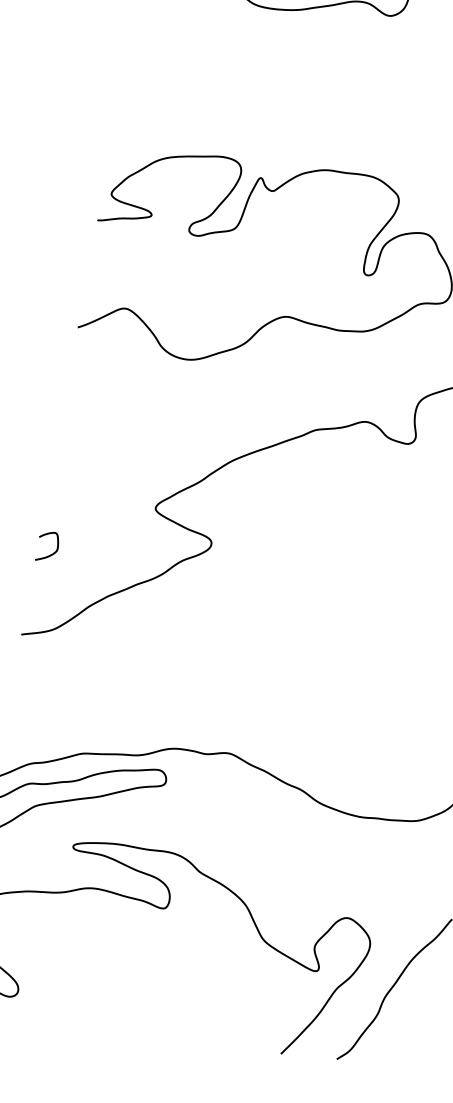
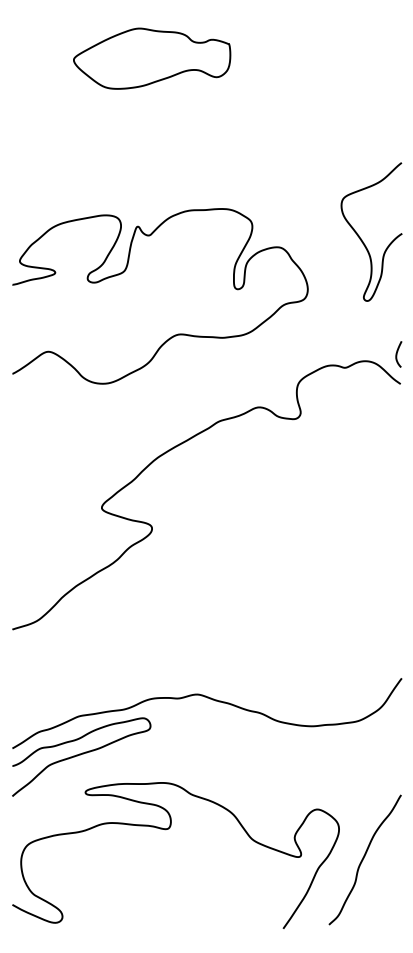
curve: (49, 554) -> (23, 560), removed

